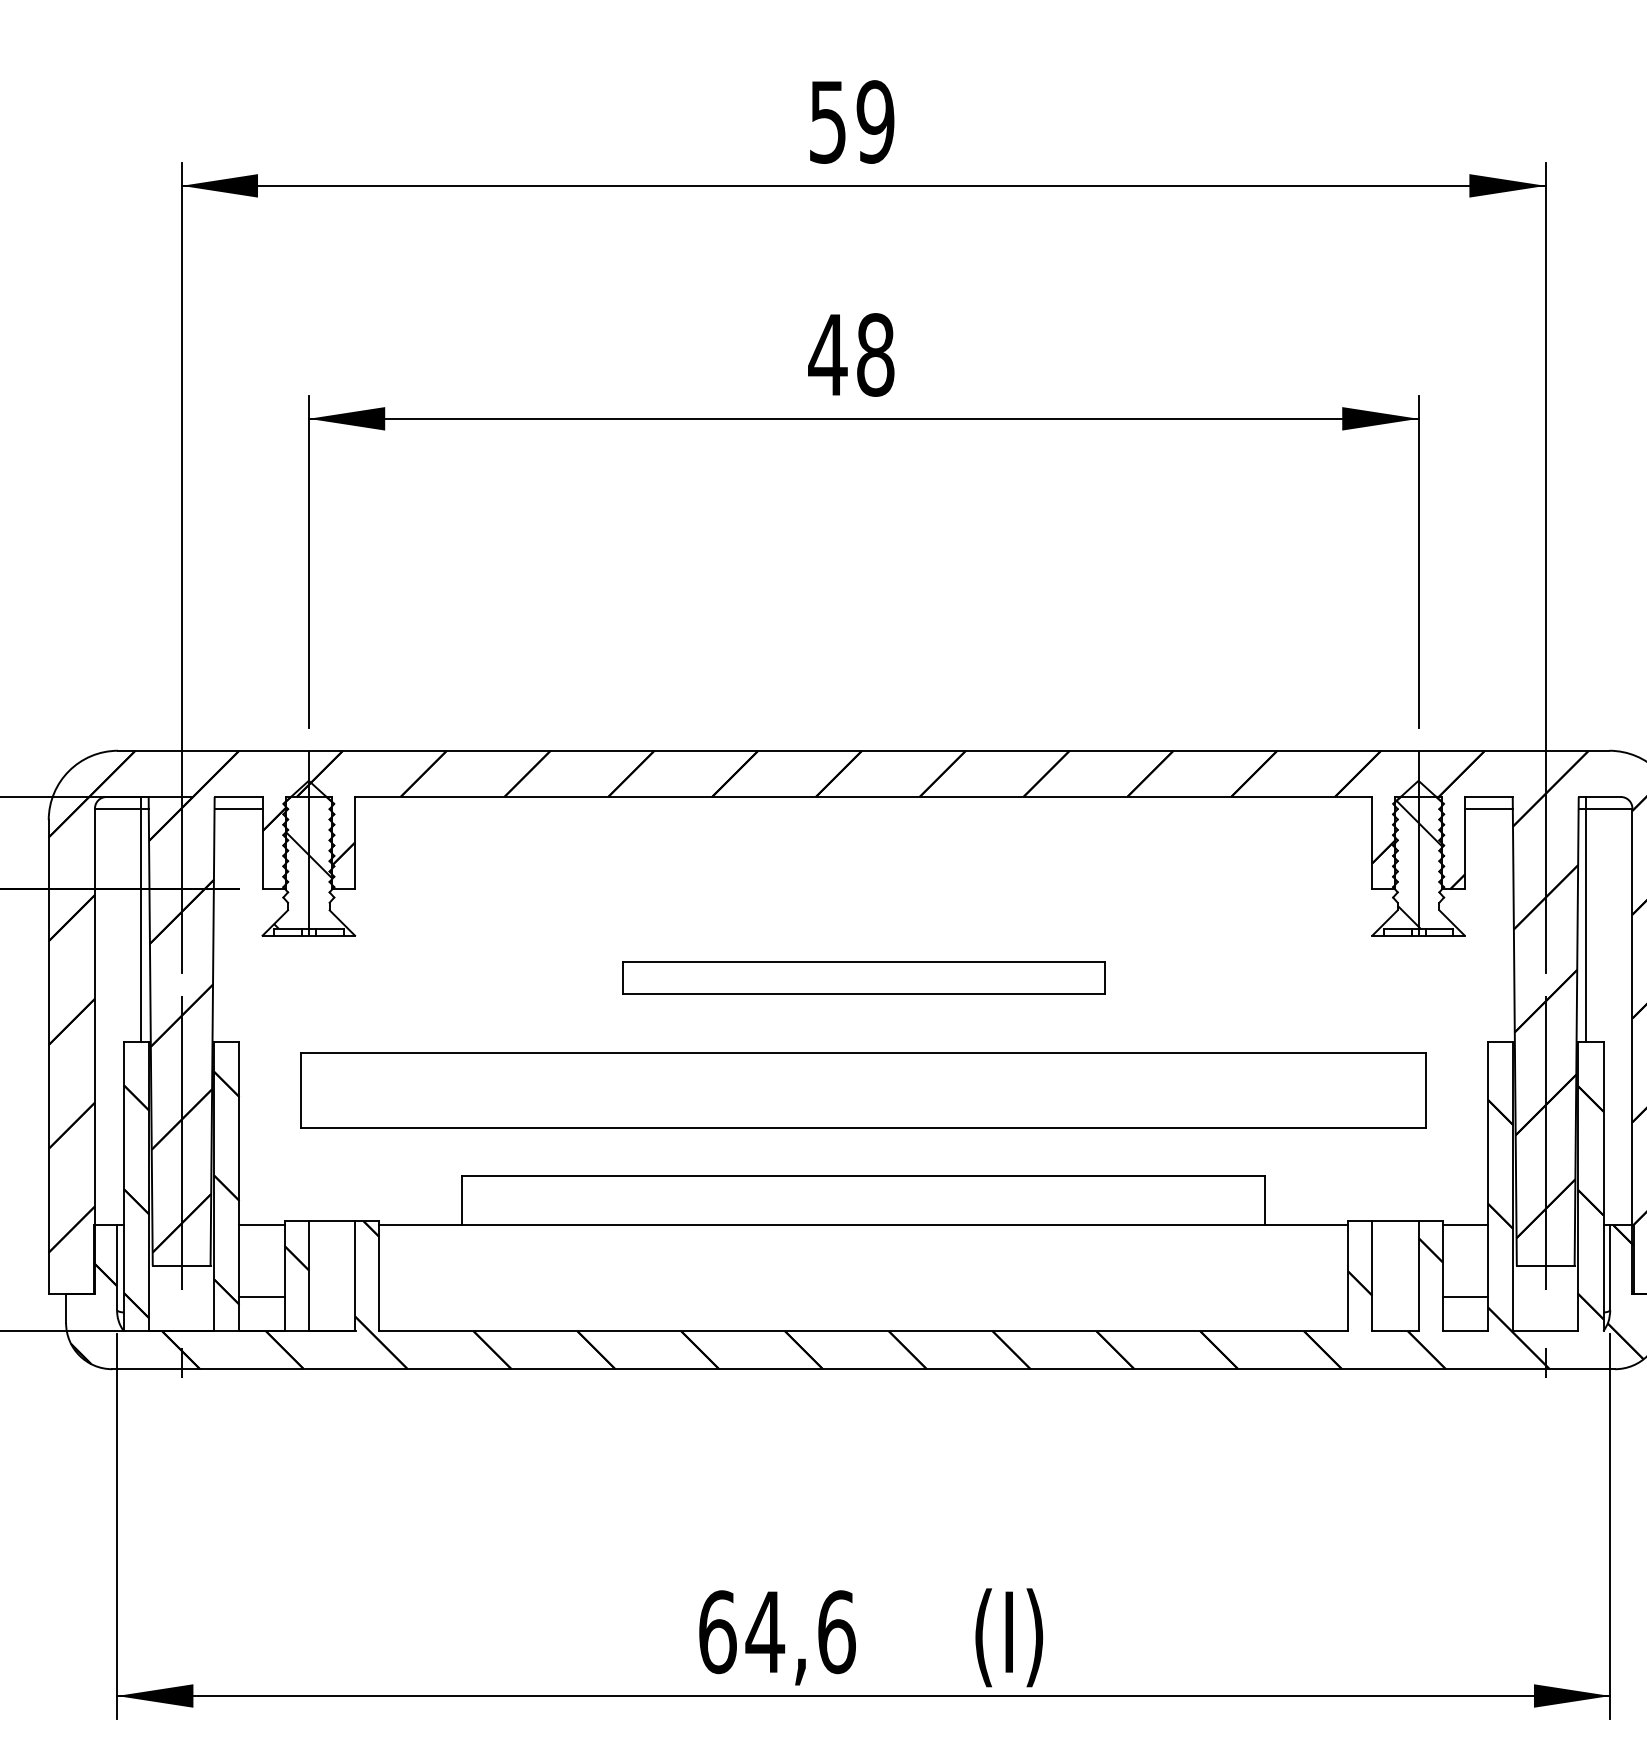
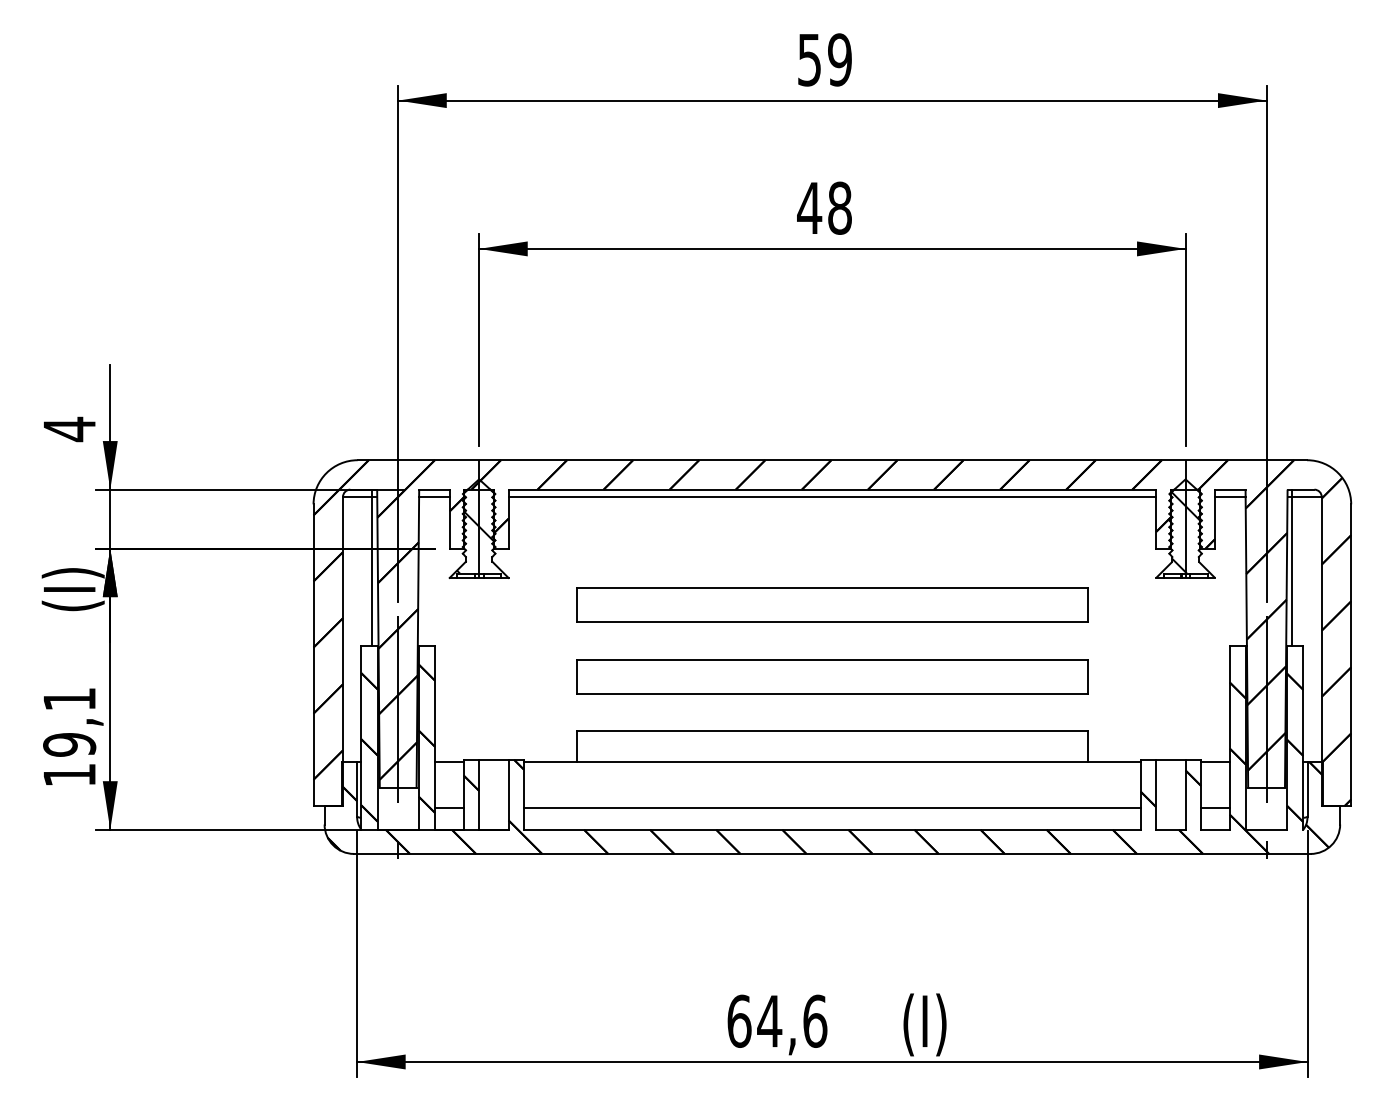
line: (863, 809) -> (832, 497), added
part: (863, 977) -> (832, 604), size x1.67
part: (863, 1090) -> (832, 676), size x0.71
line: (863, 1296) -> (832, 807), added

